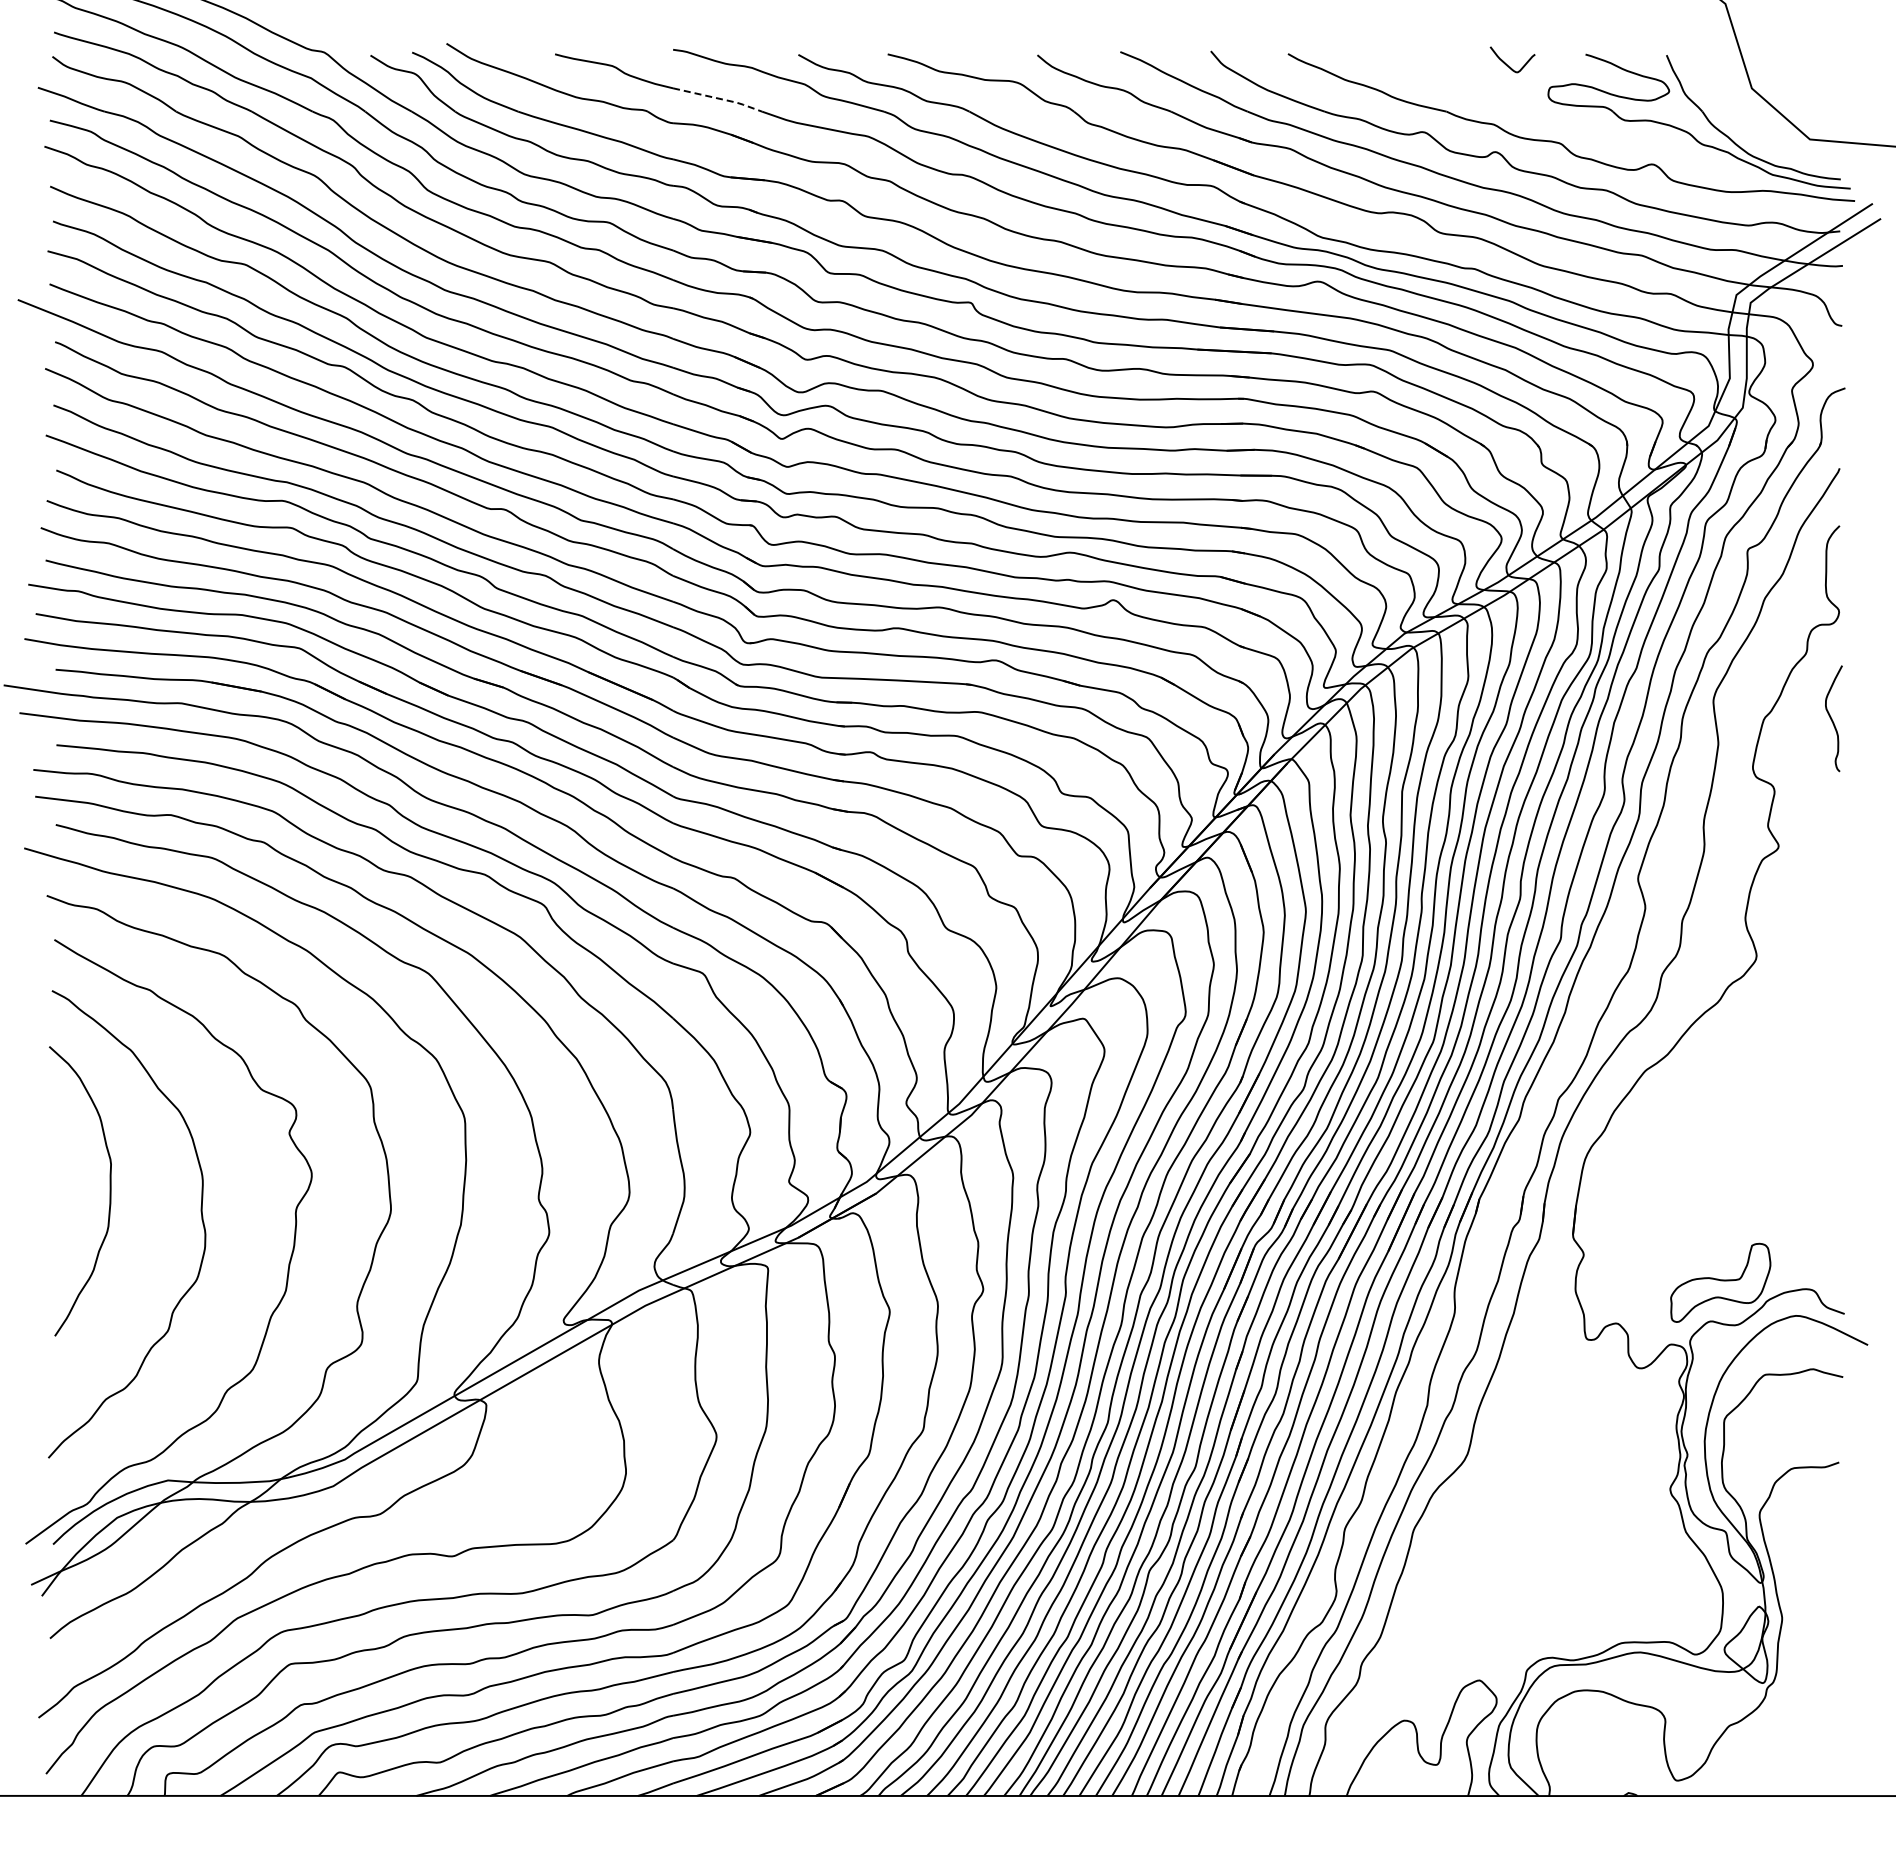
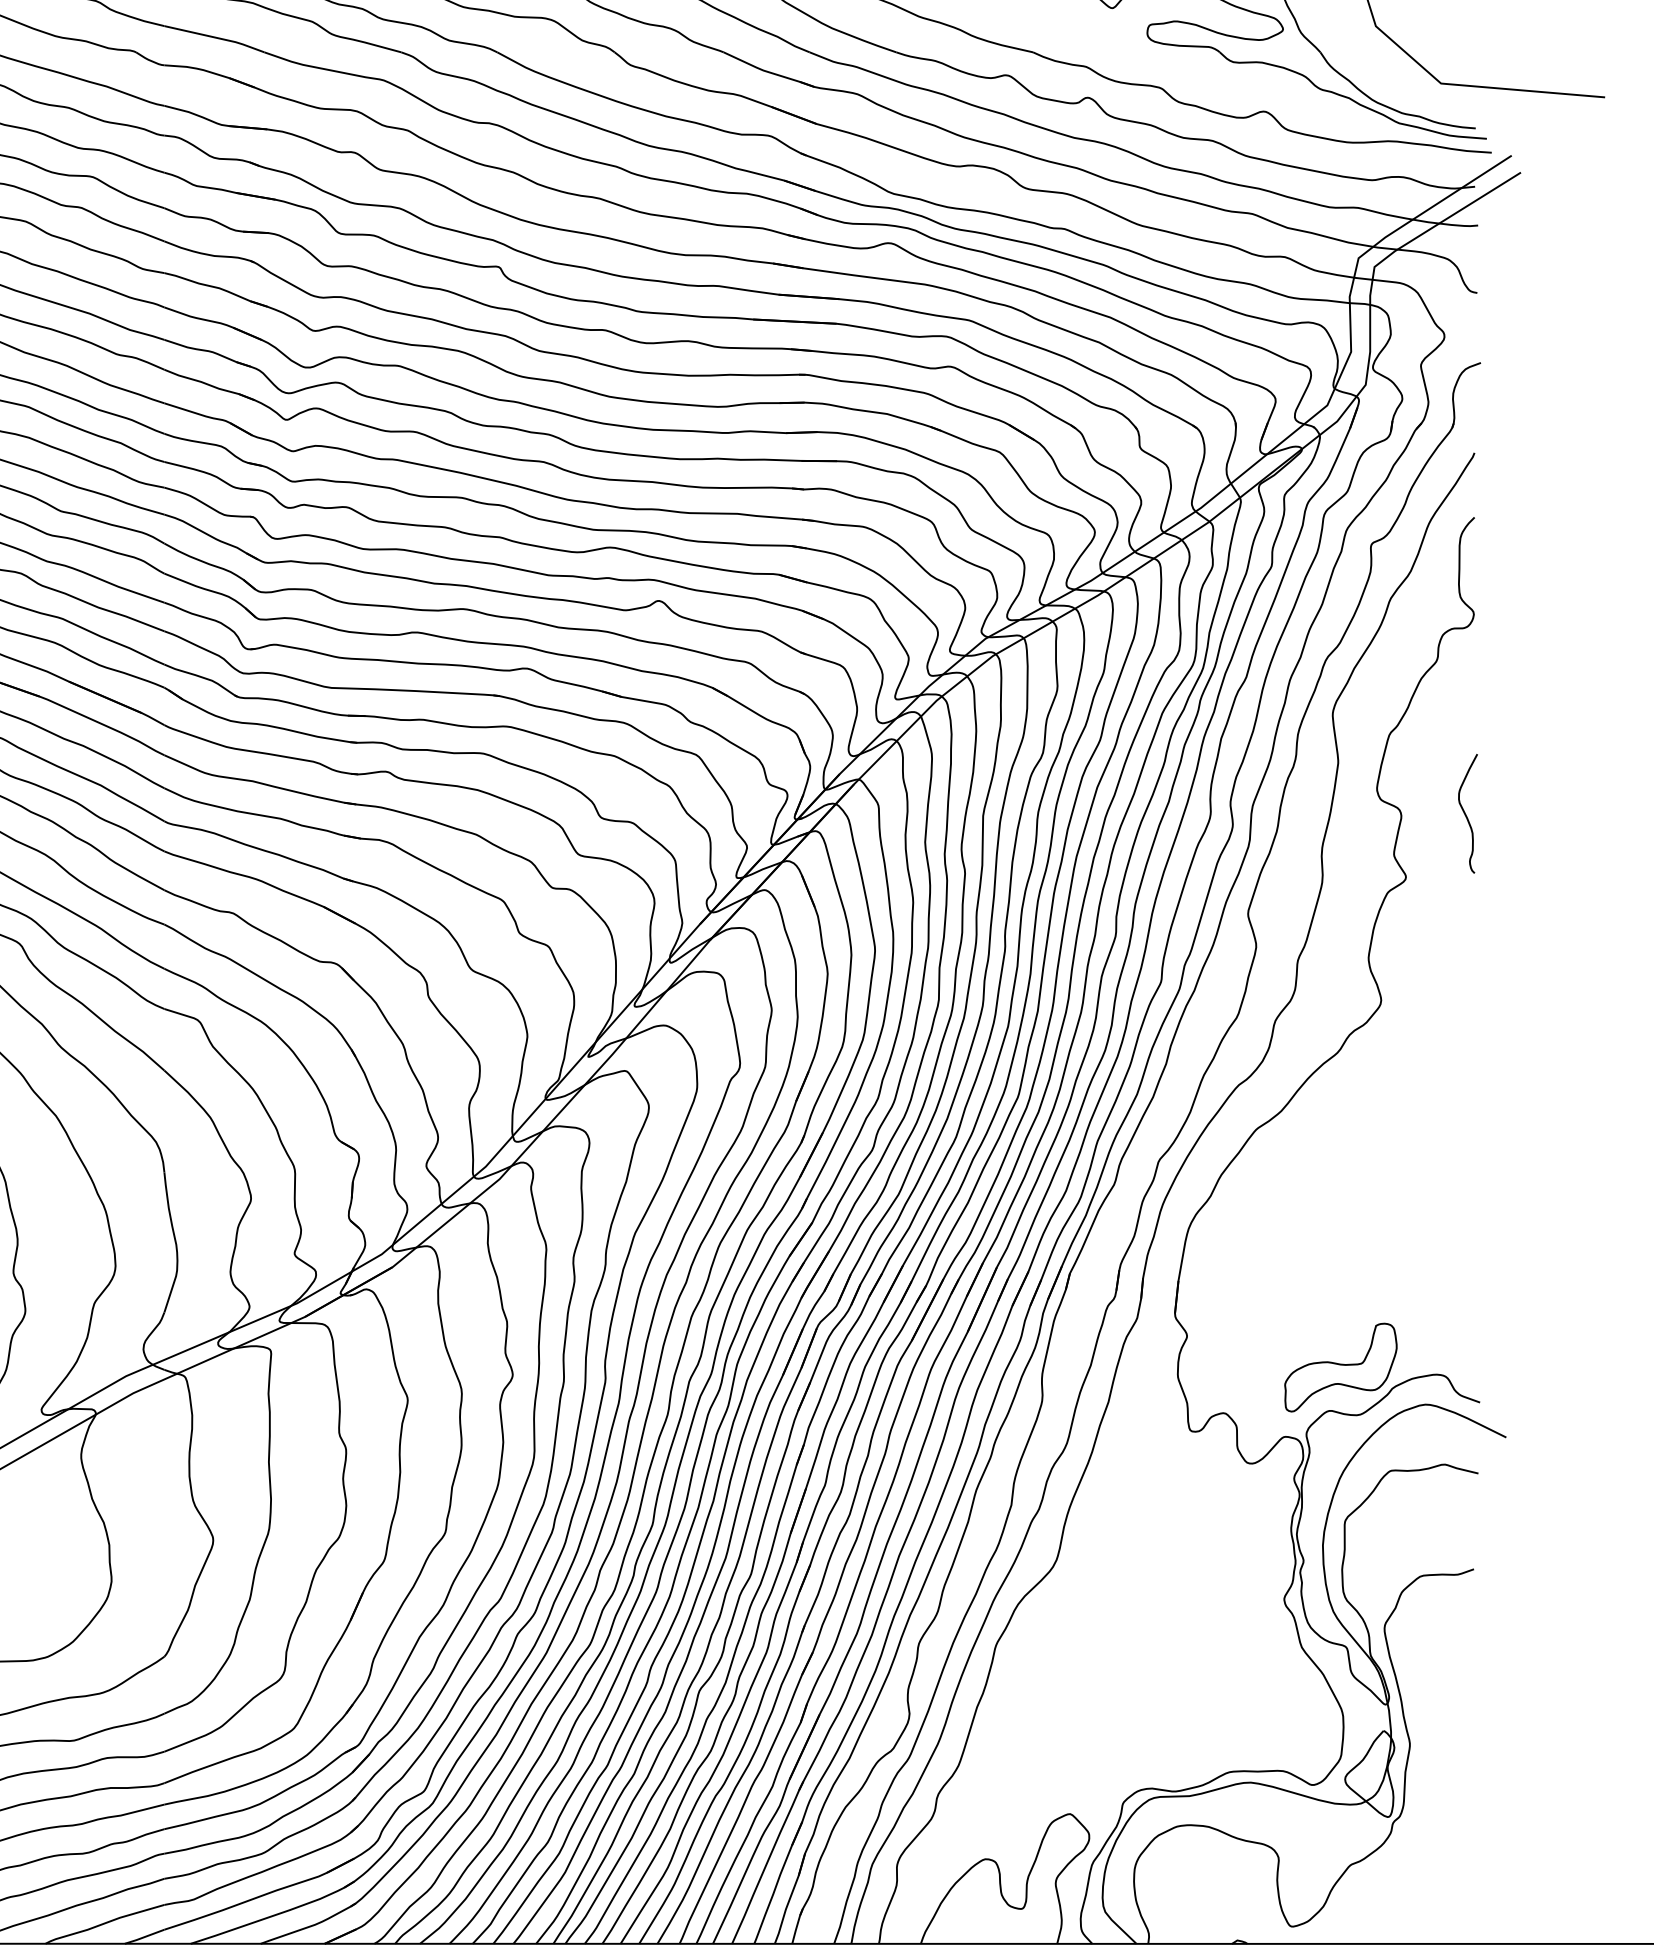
line: (719, 98) -> (216, 37), dashed -> solid
curve: (1832, 718) -> (1466, 813), moved

